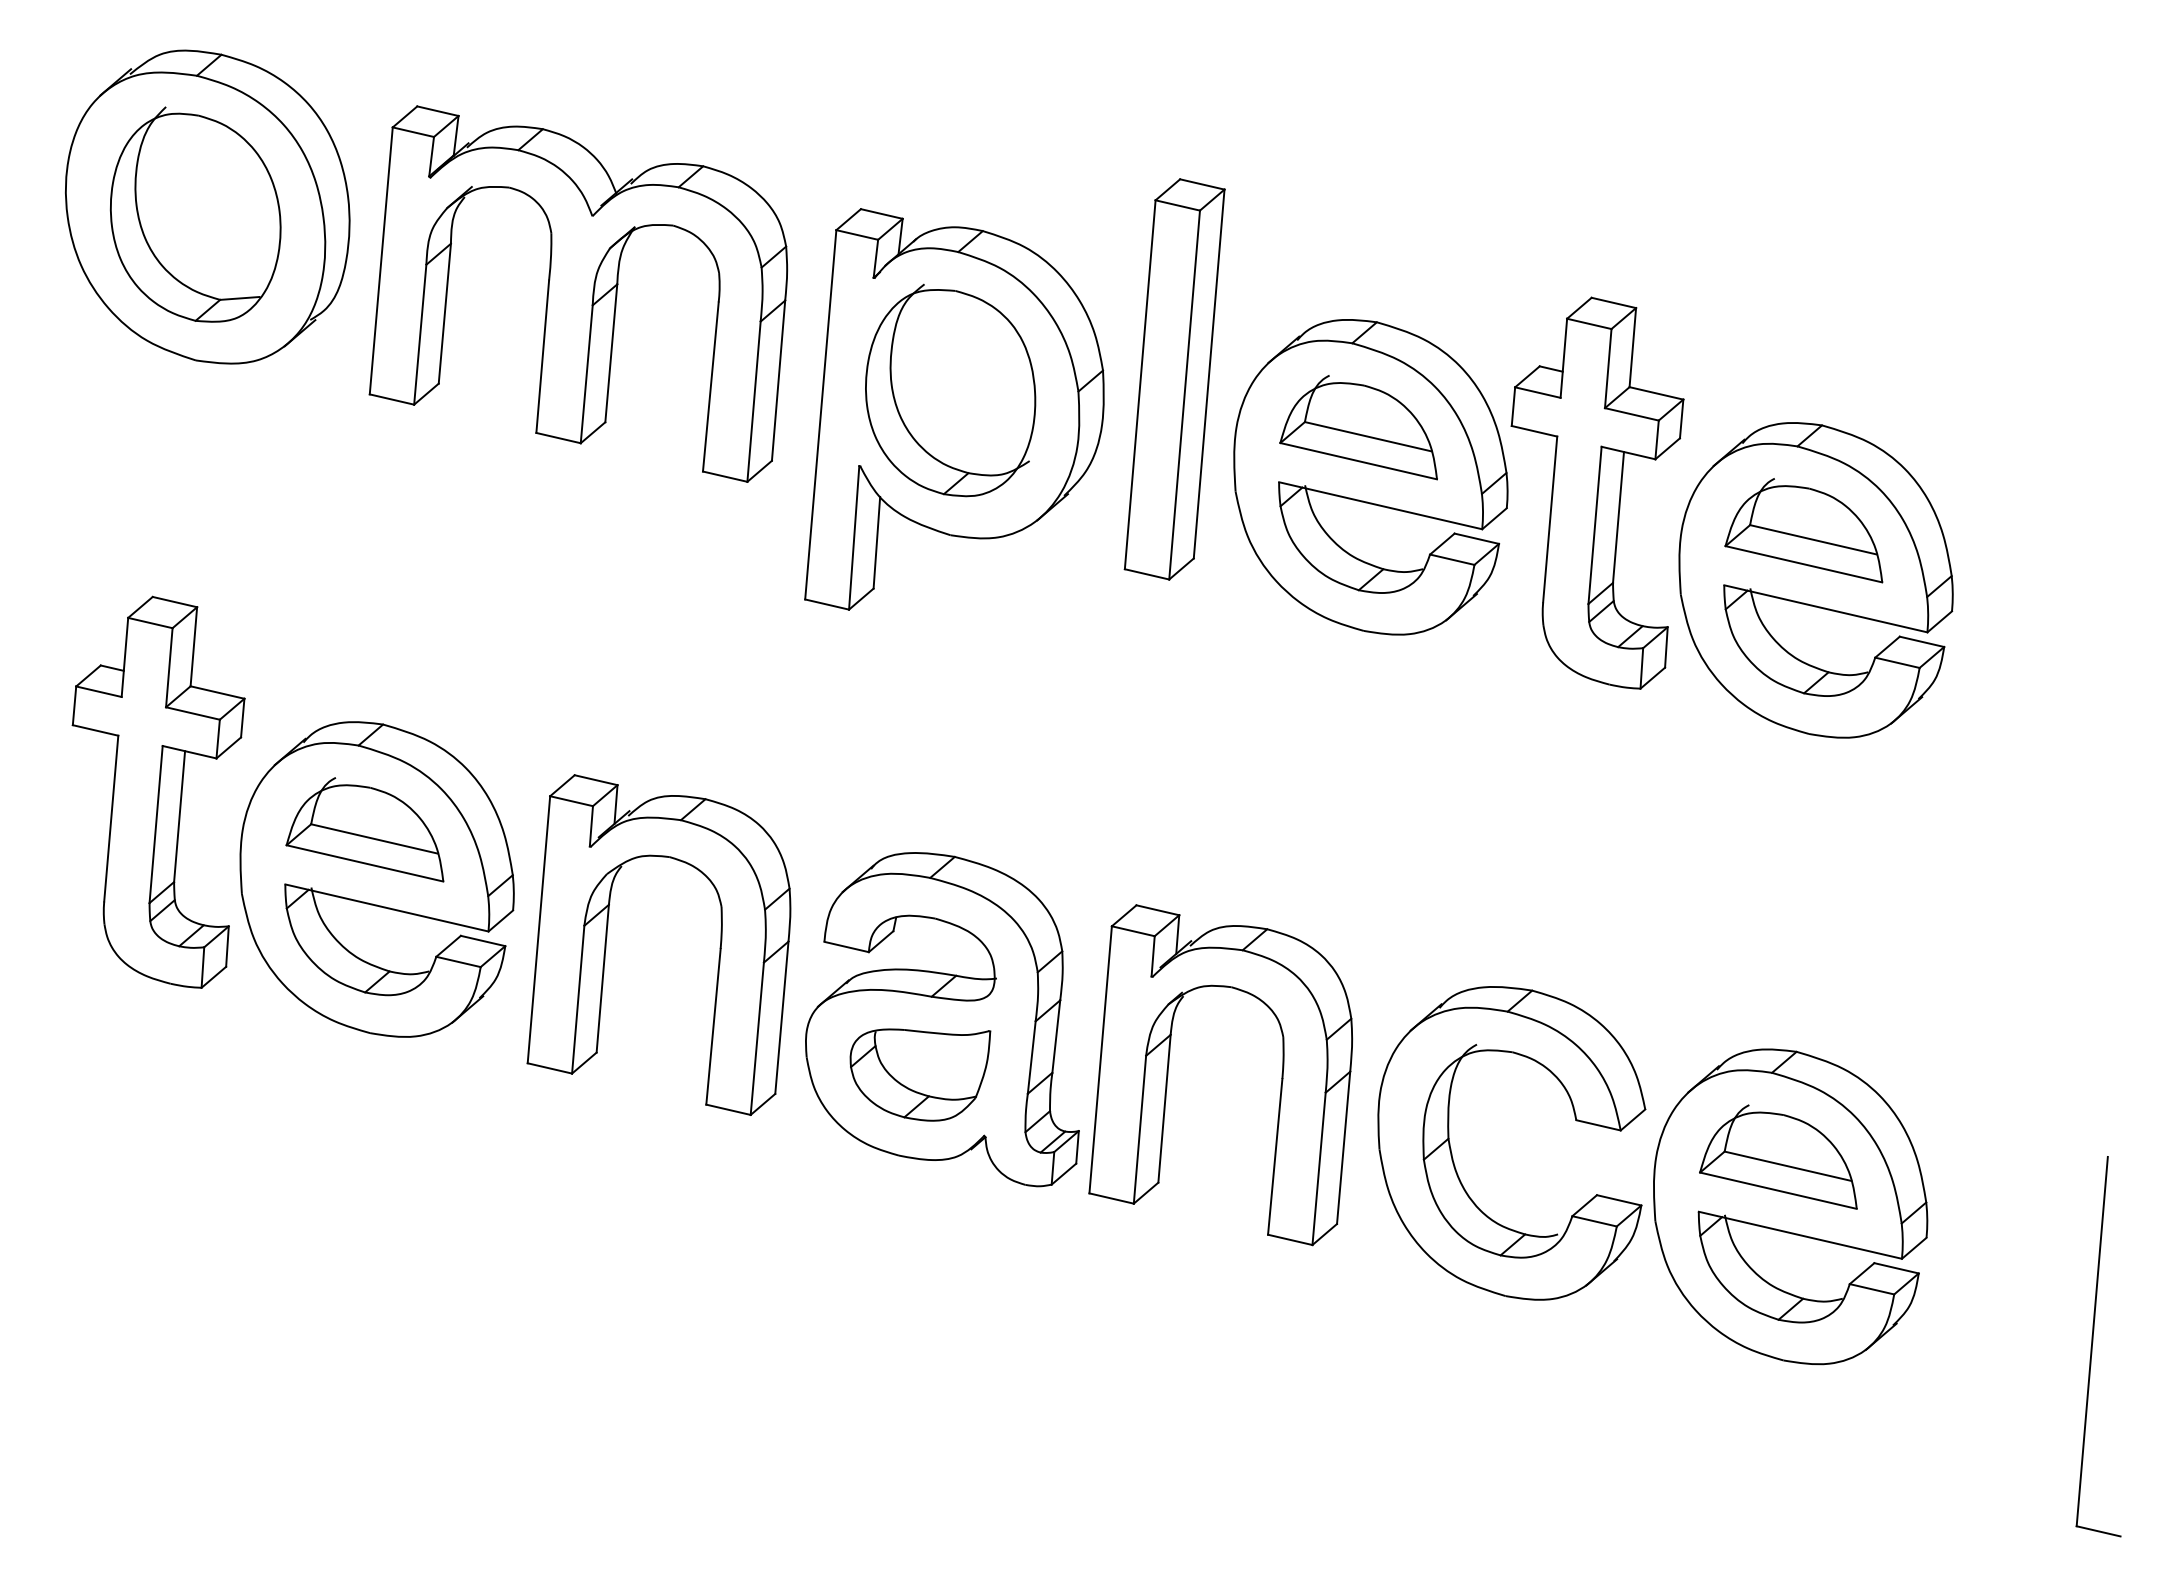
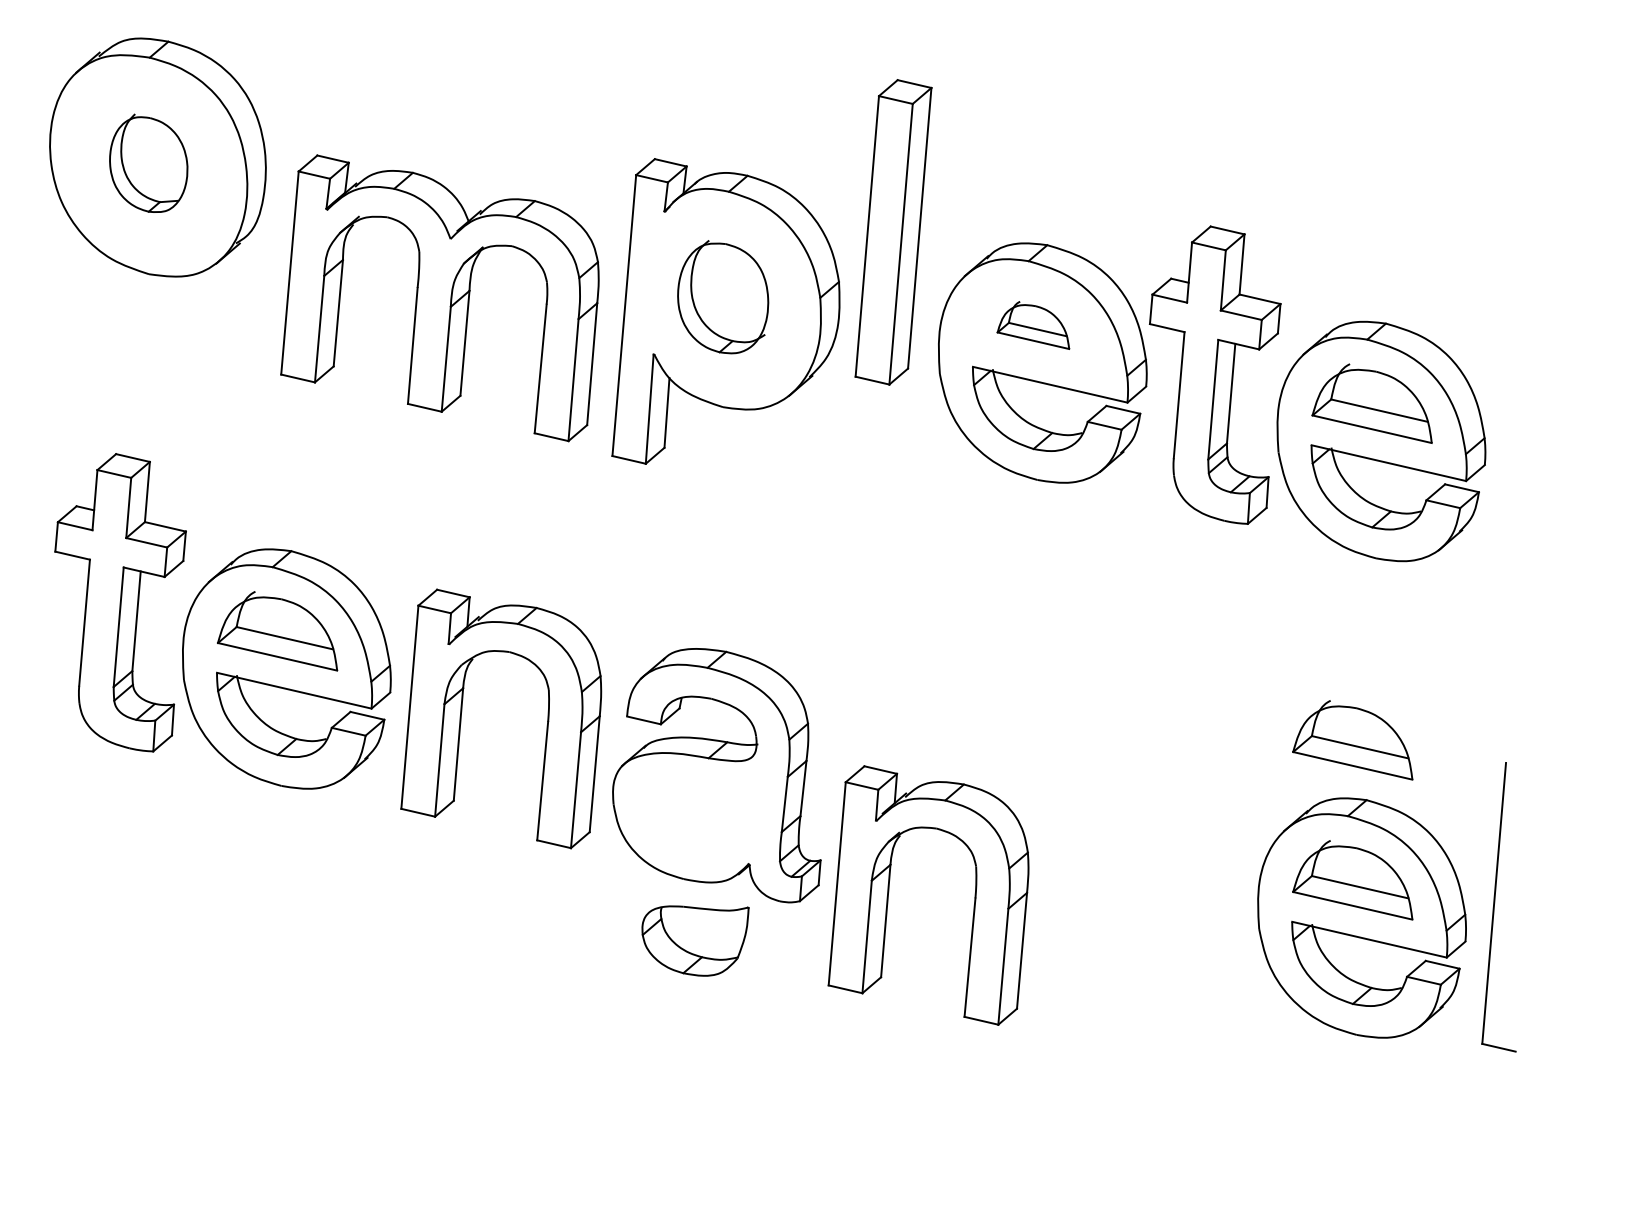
part: (195, 214) -> (148, 163), size x0.6
part: (578, 293) -> (440, 297), moved
part: (1174, 379) -> (893, 232), moved
part: (950, 390) -> (722, 297), size x0.7
part: (1358, 427) -> (1033, 325), size x0.6
part: (1778, 972) -> (1352, 739), added
part: (920, 1074) -> (695, 940), moved
part: (1168, 1075) -> (888, 895), moved
part: (1452, 1153) -> (1104, 877), removed
part: (2098, 1346) -> (1498, 907), moved

